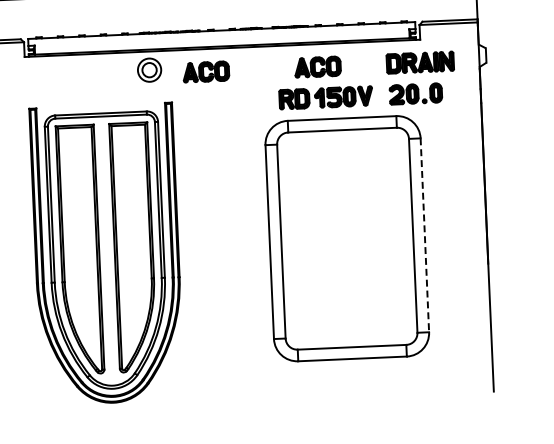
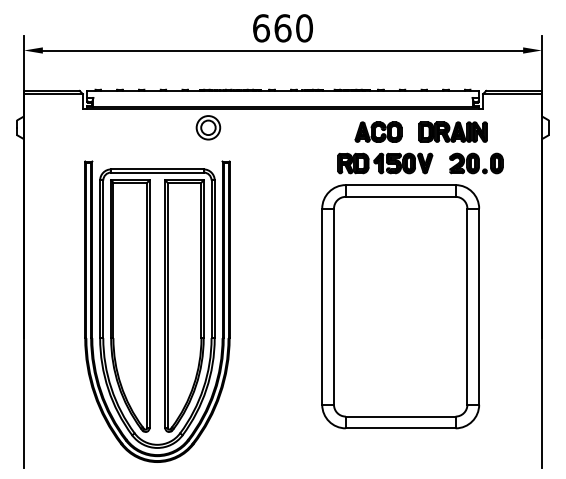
part: (419, 62) -> (452, 131), moved
part: (206, 71) -> (265, 131), removed
line: (425, 236) -> (479, 307), dashed -> solid

